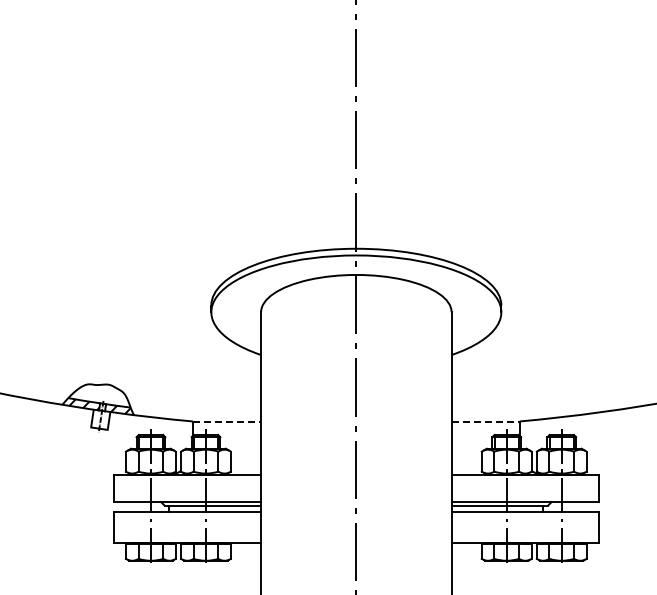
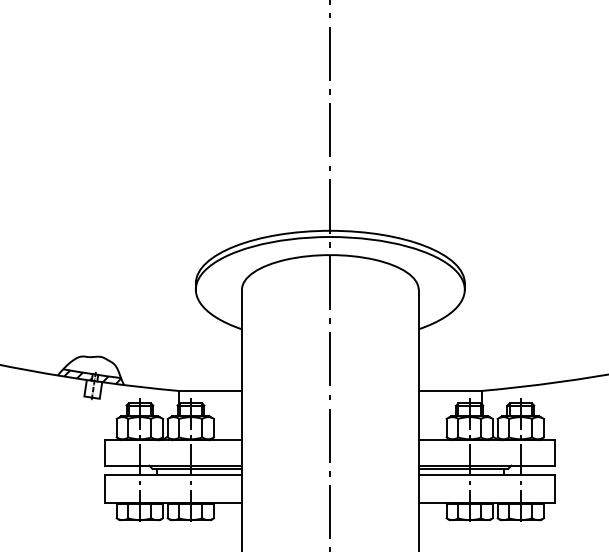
line: (227, 421) -> (210, 390), dashed -> solid
line: (486, 421) -> (451, 390), dashed -> solid

